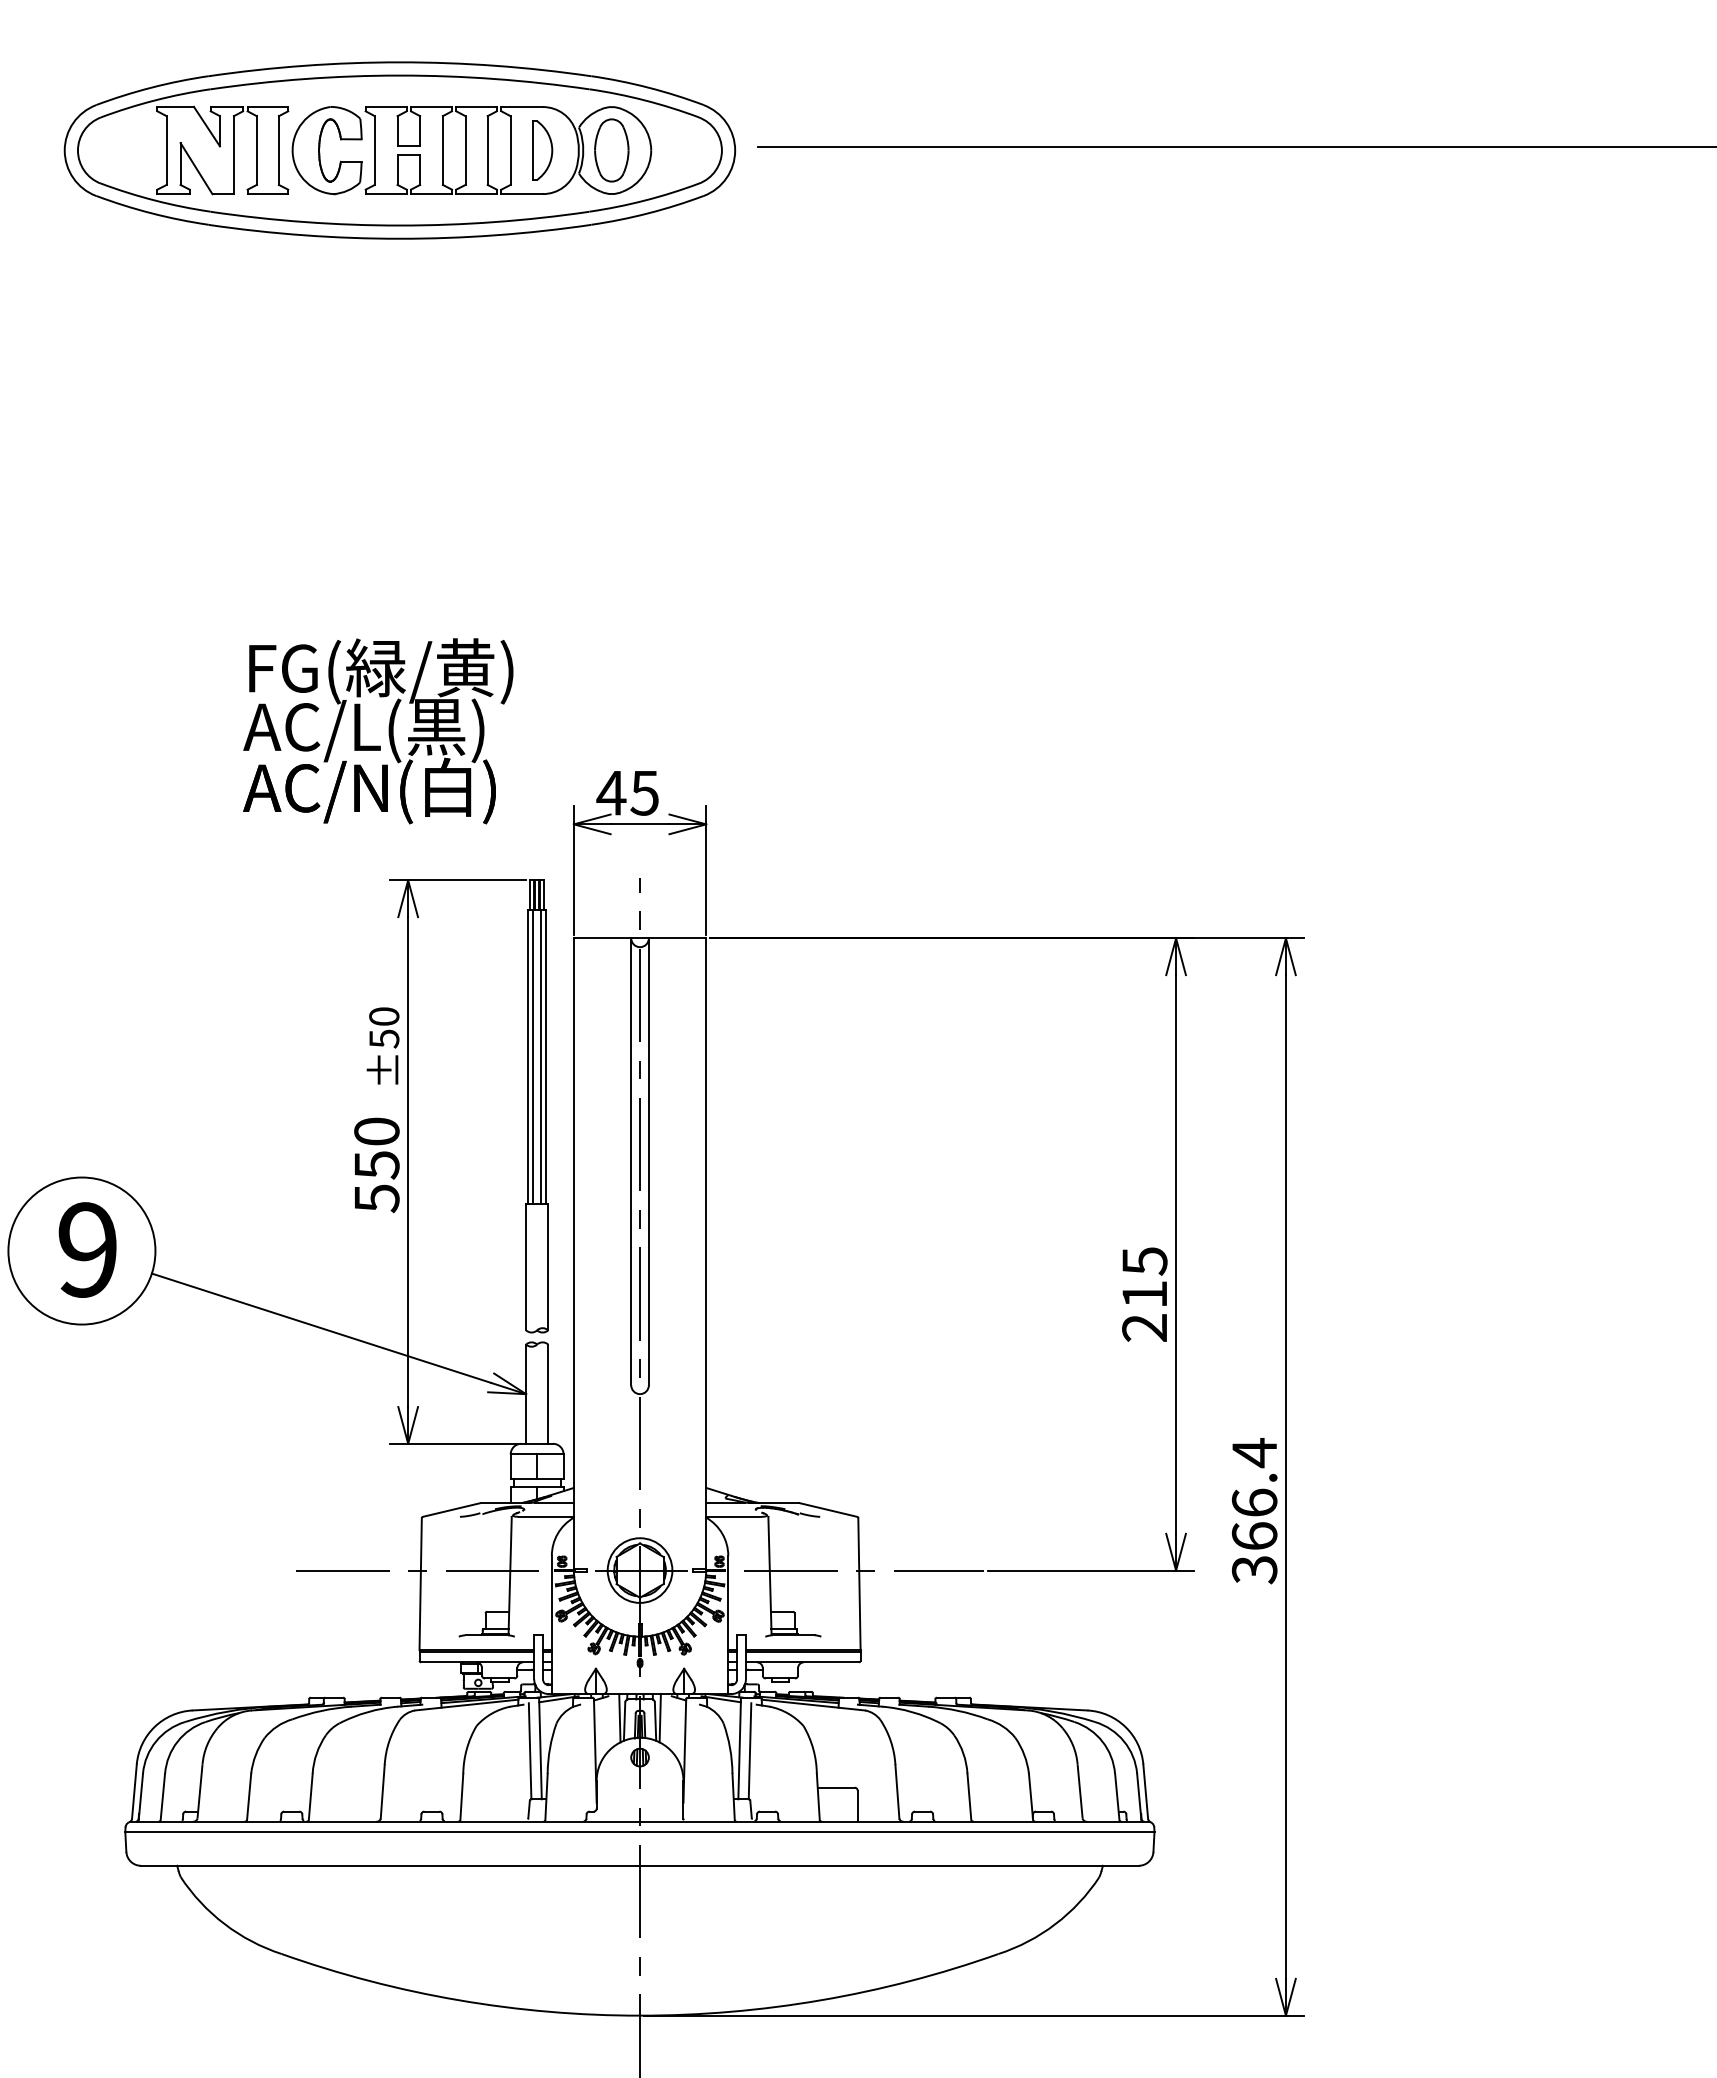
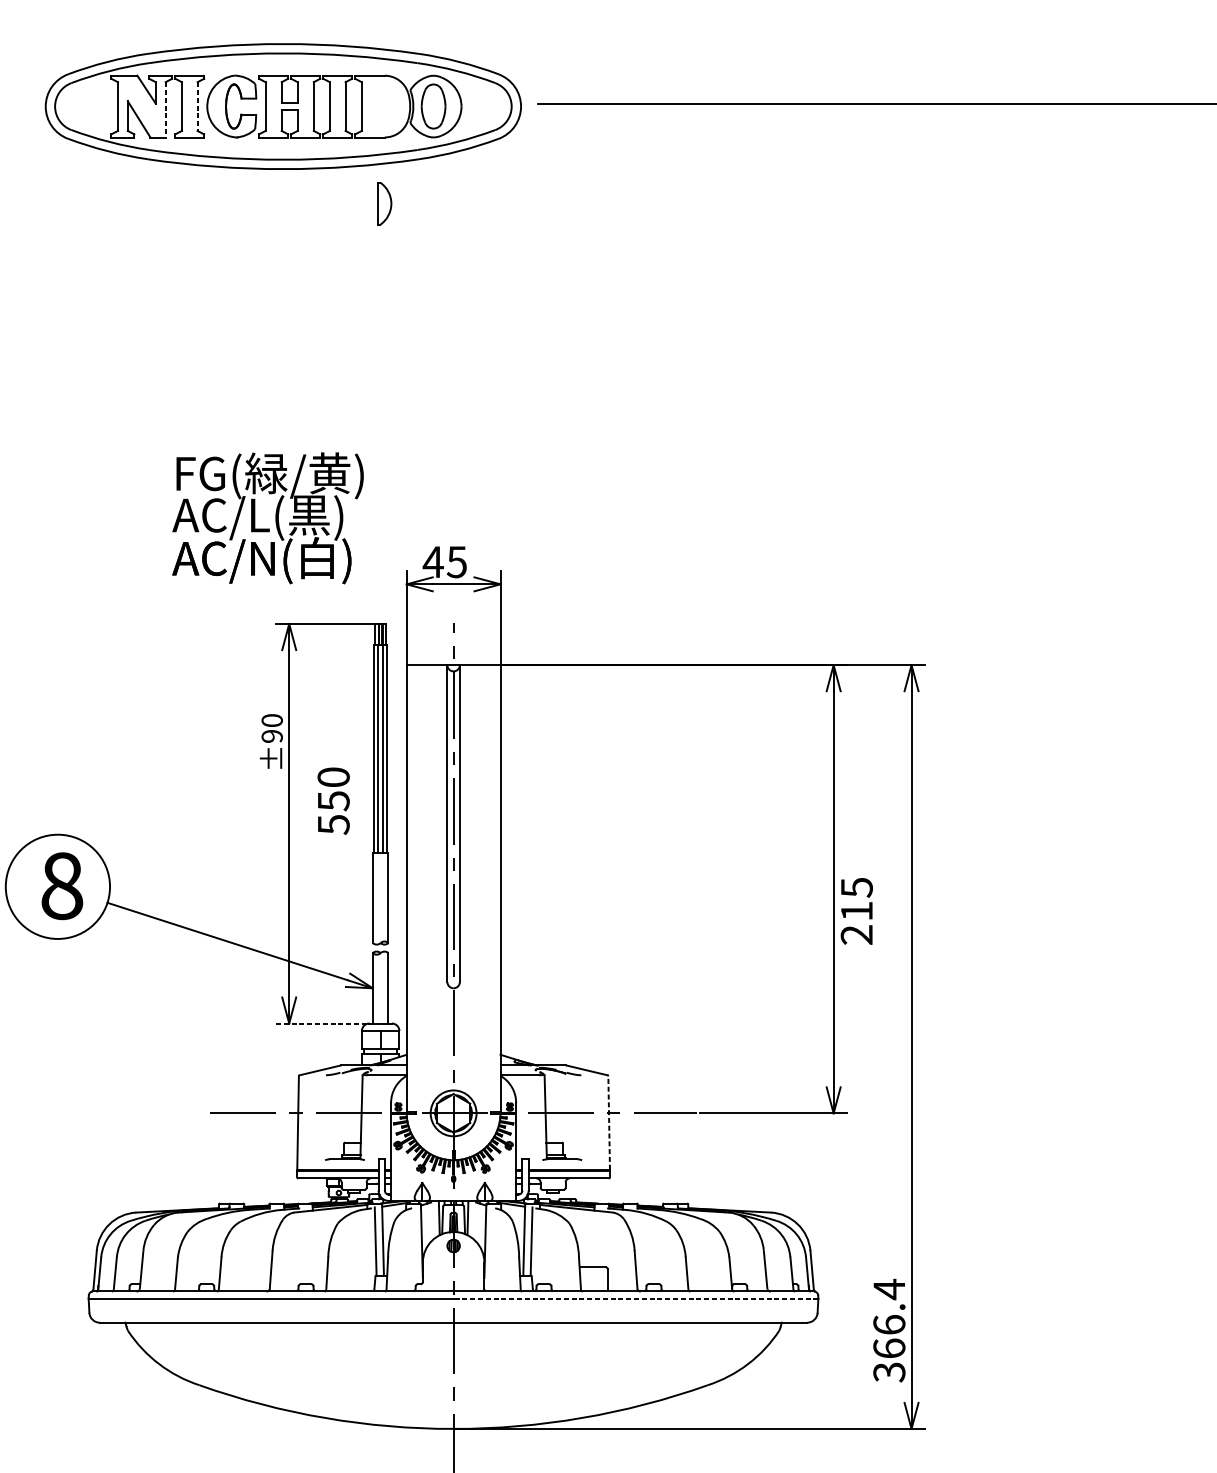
part: (542, 150) -> (384, 203), moved
line: (278, 151) -> (197, 107), solid -> dashed
line: (233, 155) -> (165, 110), solid -> dashed
text: (384, 1038) -> (272, 736), ±50 -> ±90
text: (376, 1165) -> (333, 801), moved
text: (87, 1249) -> (61, 885), 9 -> 8
text: (1144, 1294) -> (856, 911), moved
line: (453, 1443) -> (321, 1023), solid -> dashed
text: (1254, 1511) -> (889, 1330), moved
line: (859, 1584) -> (609, 1123), solid -> dashed
line: (896, 1831) -> (635, 1298), solid -> dashed

